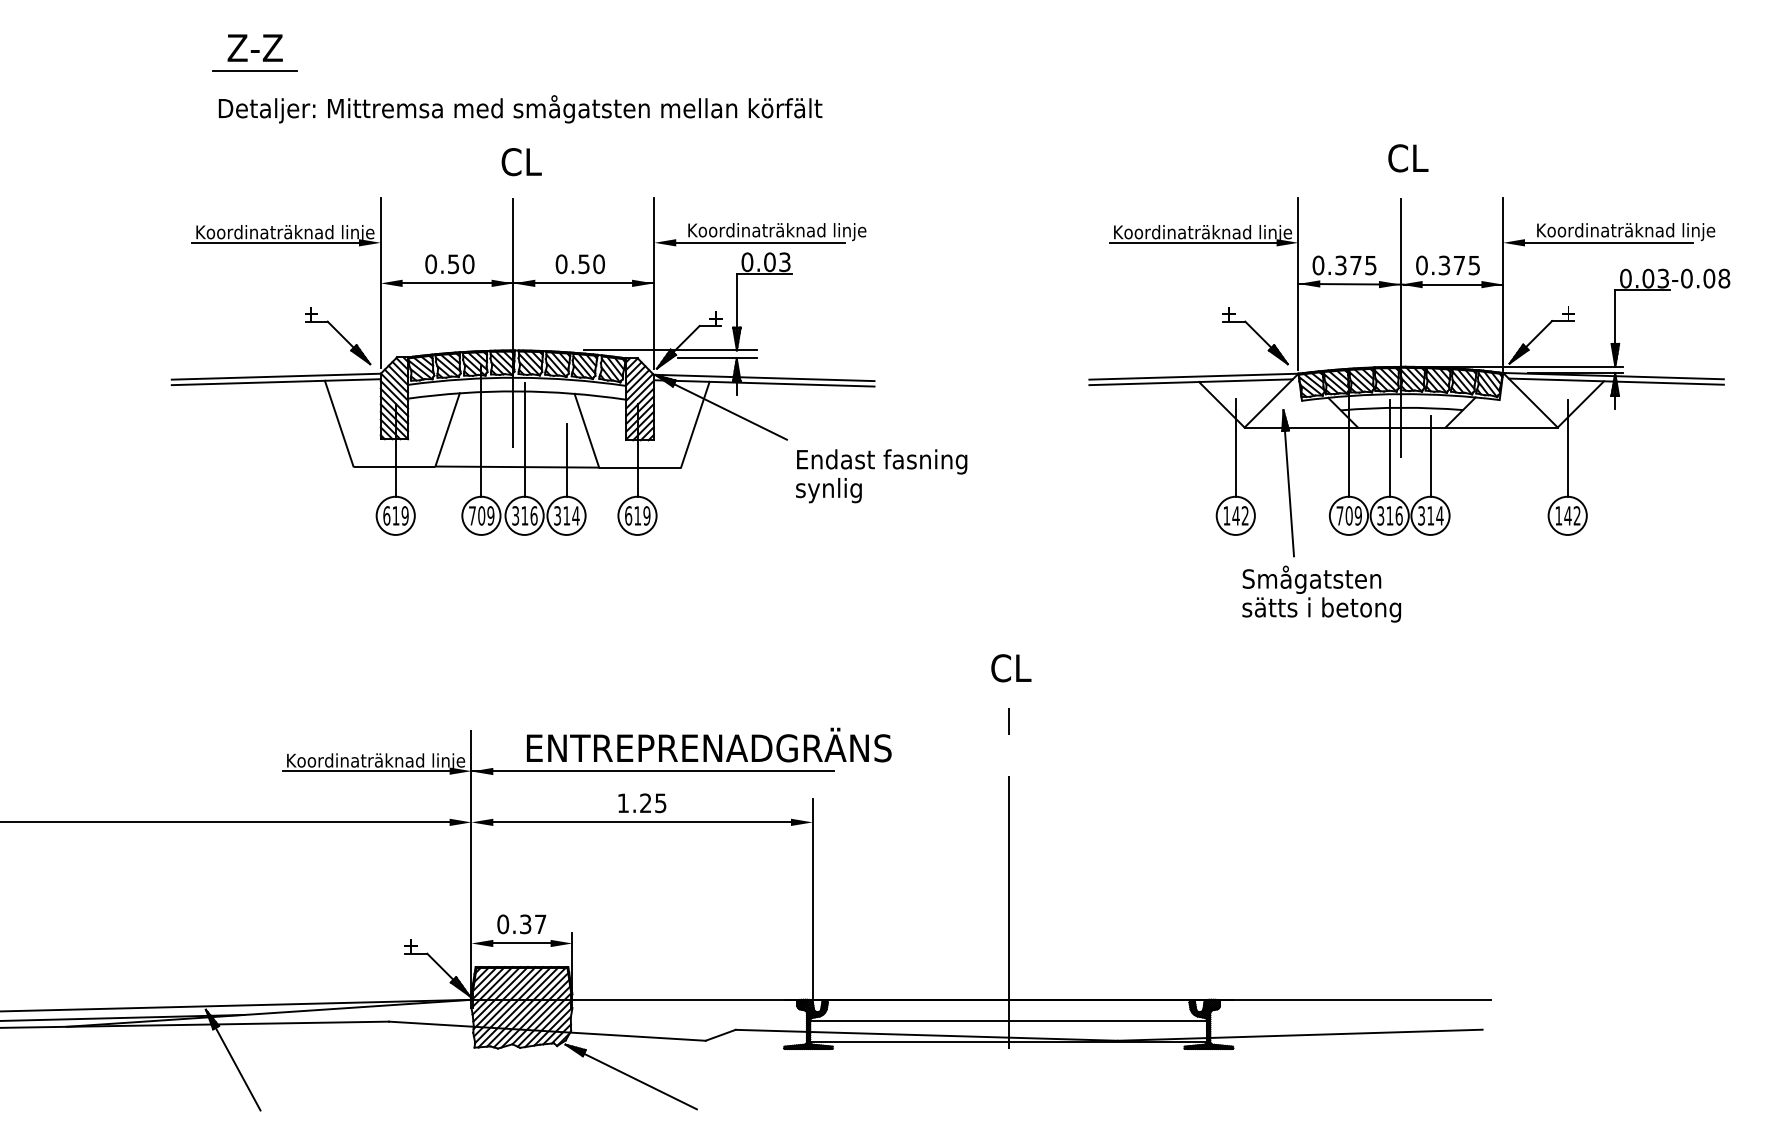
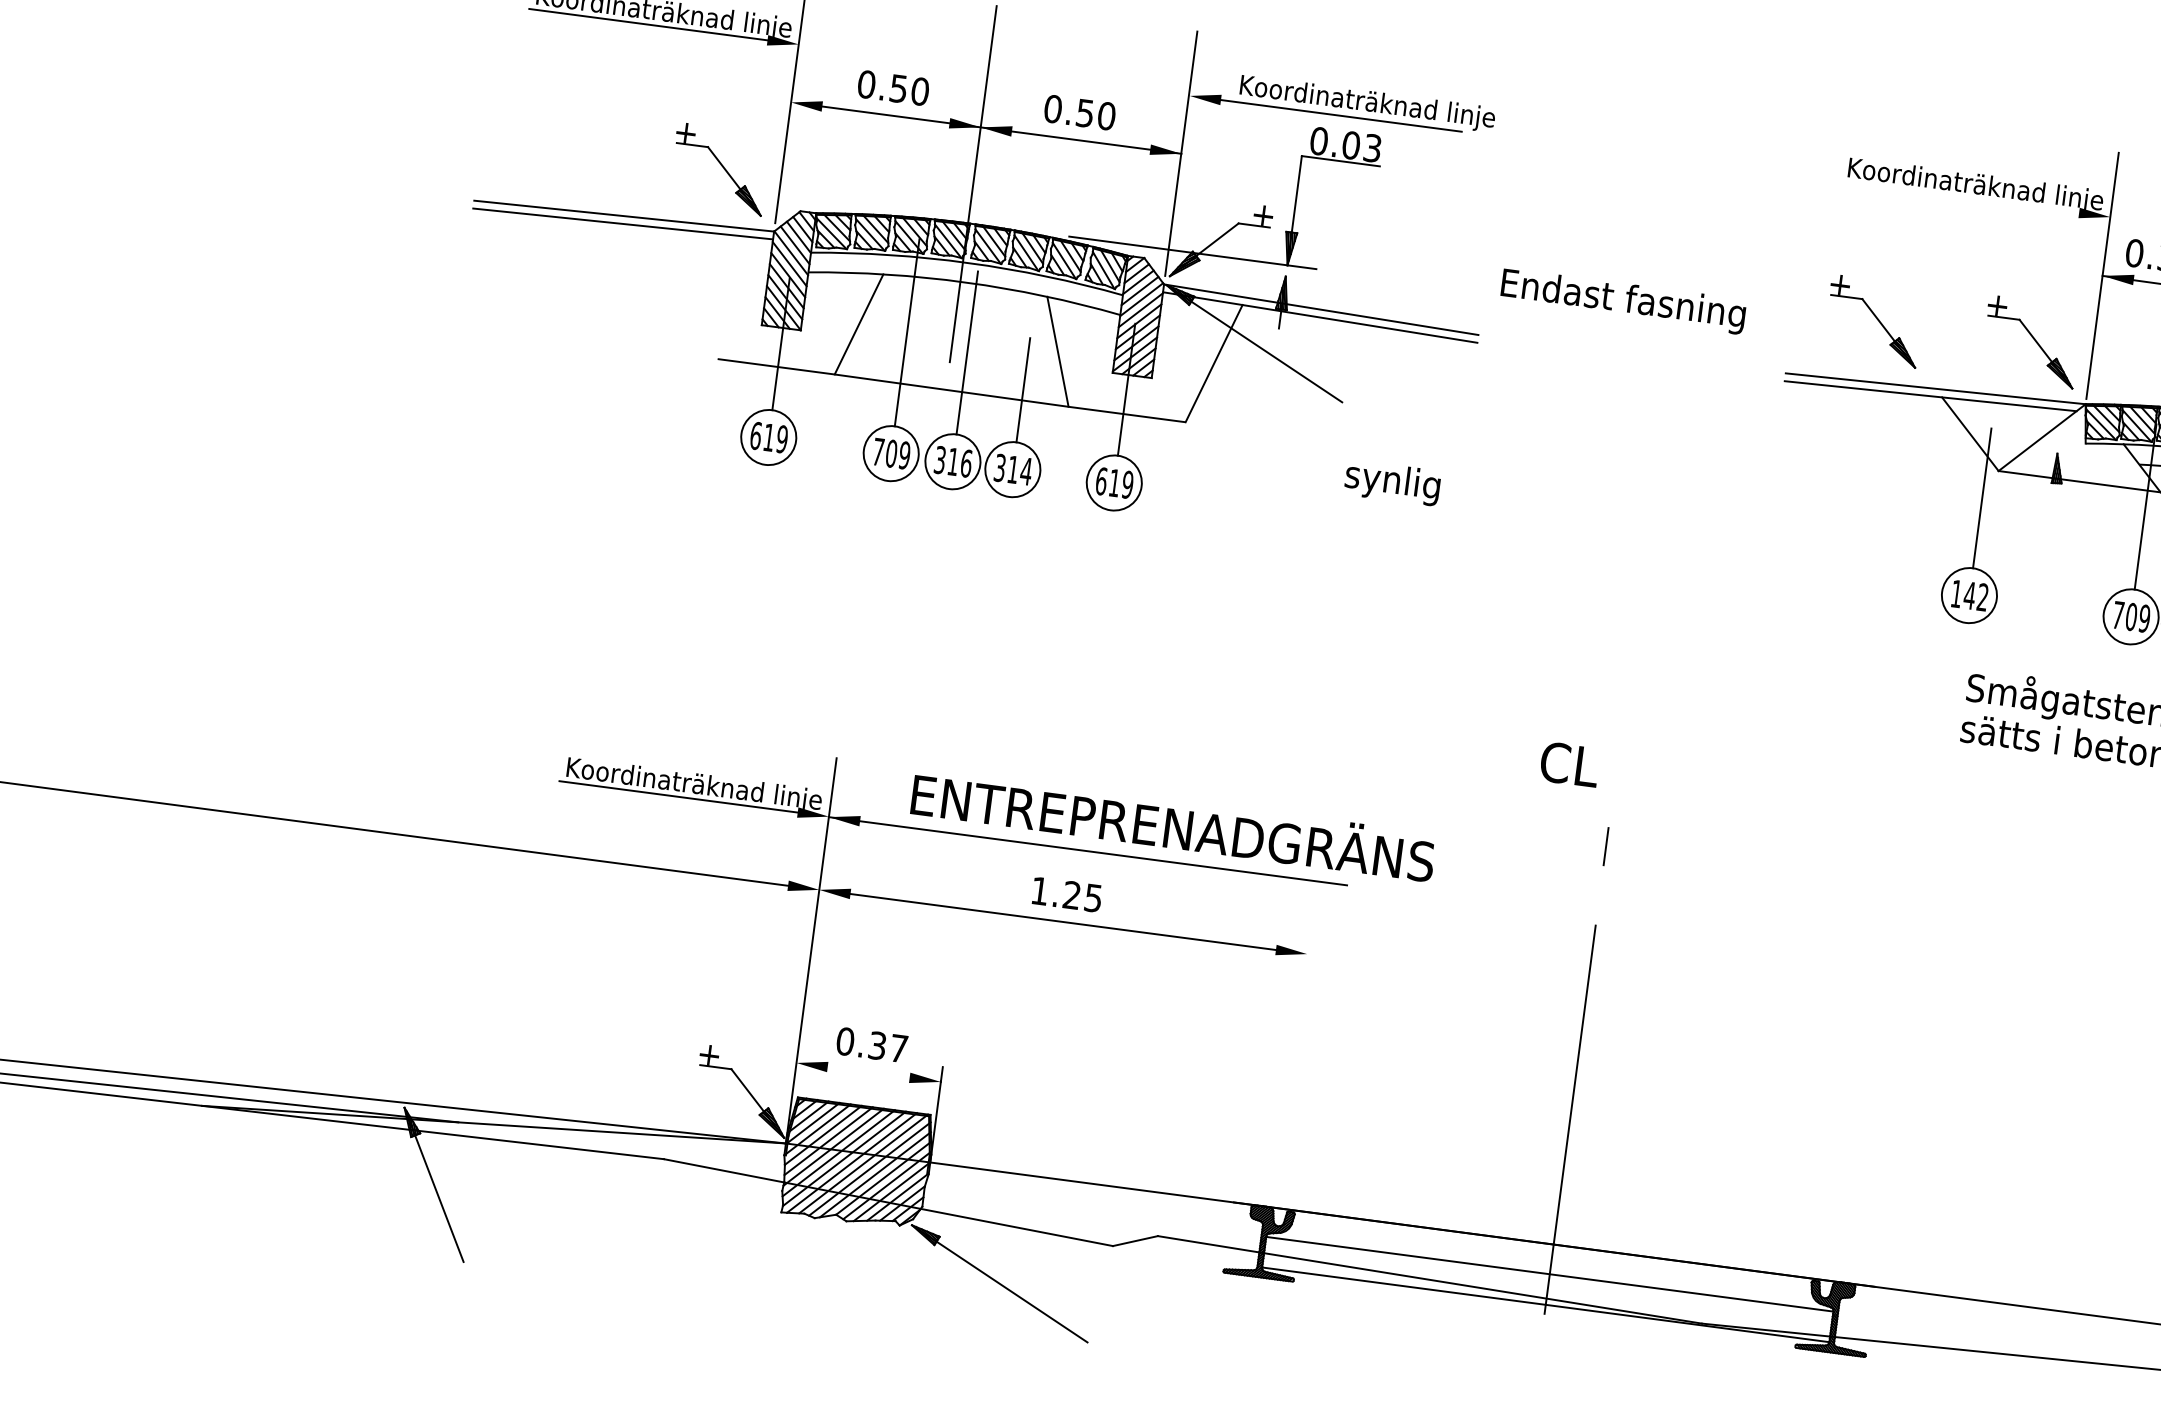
line: (1192, 242) -> (1958, 196), removed
part: (1145, 336) -> (1874, 322), added
line: (717, 358) -> (1258, 273), removed
line: (338, 423) -> (704, 294), removed
text: (882, 461) -> (1623, 300), moved
line: (1288, 483) -> (2050, 559), removed
text: (1011, 668) -> (1570, 764), moved
line: (812, 899) -> (1292, 1064), removed
line: (521, 943) -> (868, 1072), removed

